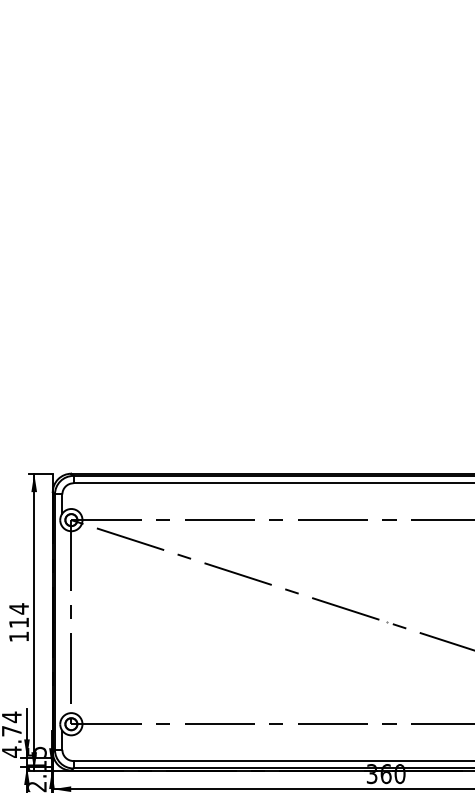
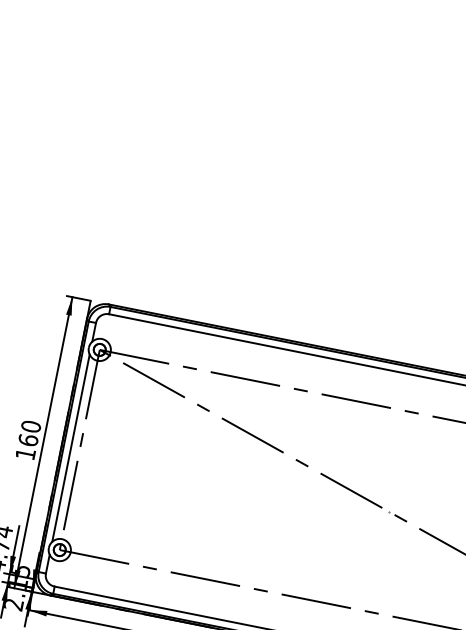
text: (19, 615) -> (30, 433), 114 -> 160
line: (62, 621) -> (71, 447), added

